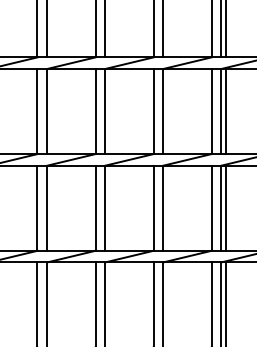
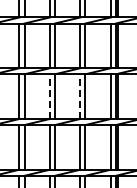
line: (94, 208) -> (49, 96), solid -> dashed
line: (153, 208) -> (80, 96), solid -> dashed

